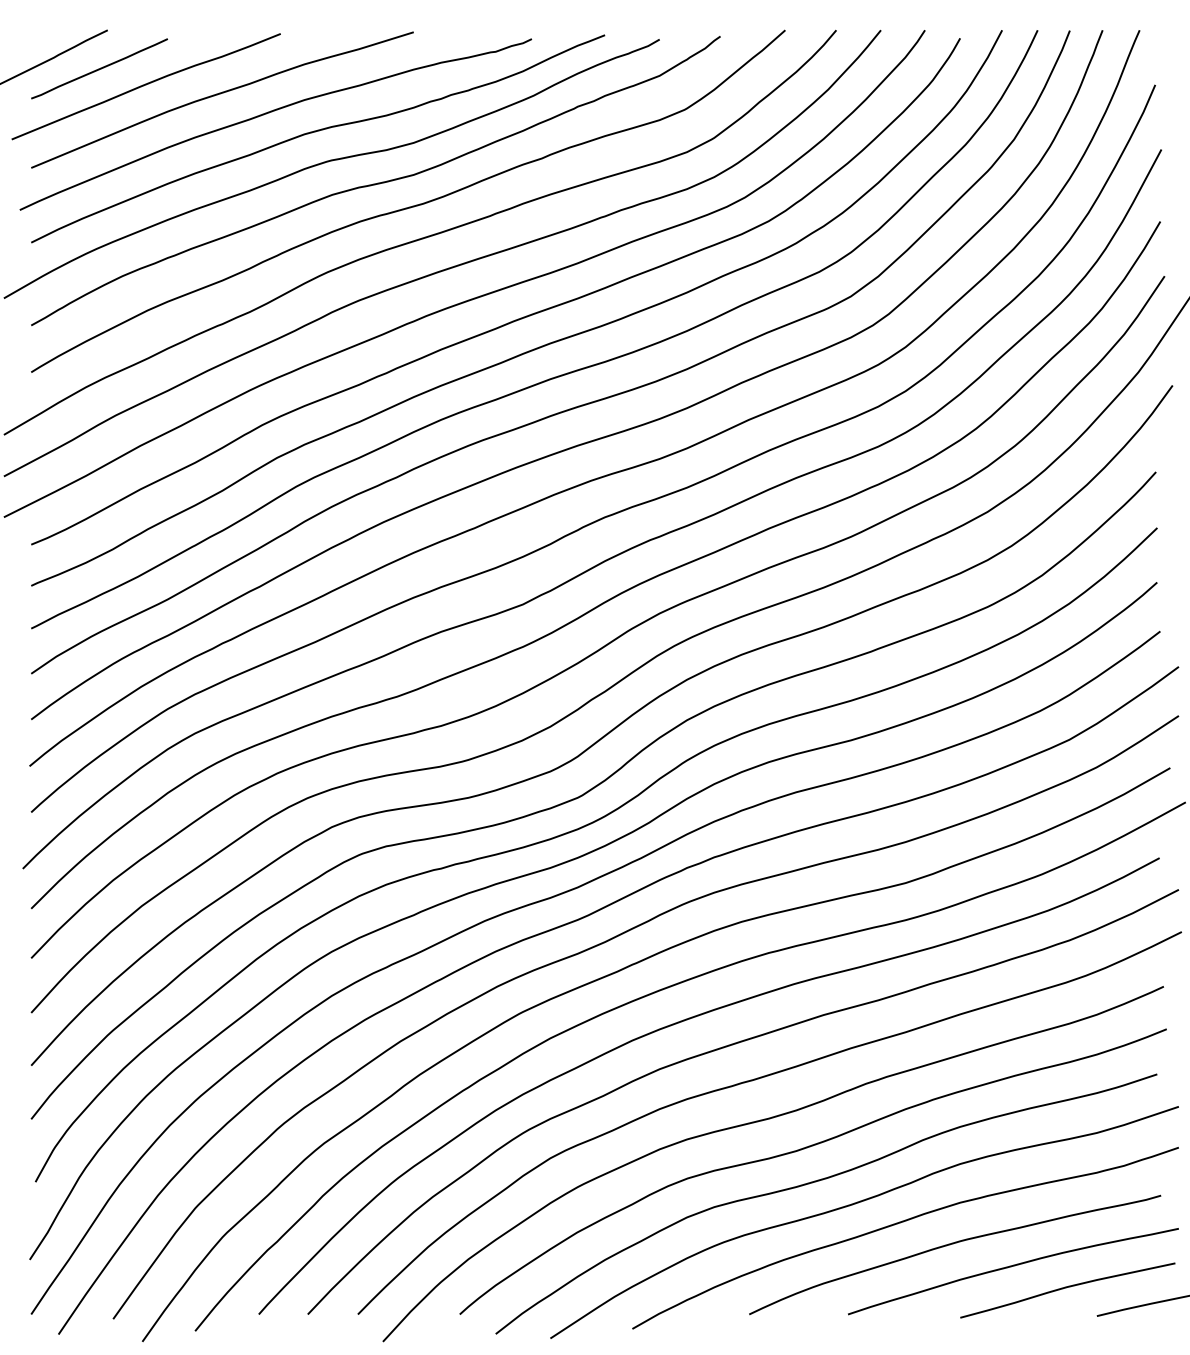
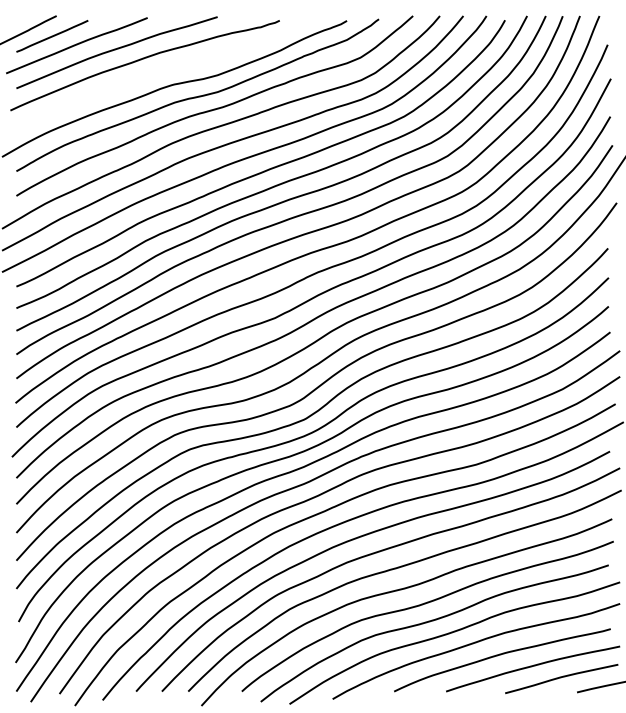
curve: (314, 133) -> (165, 70), removed

